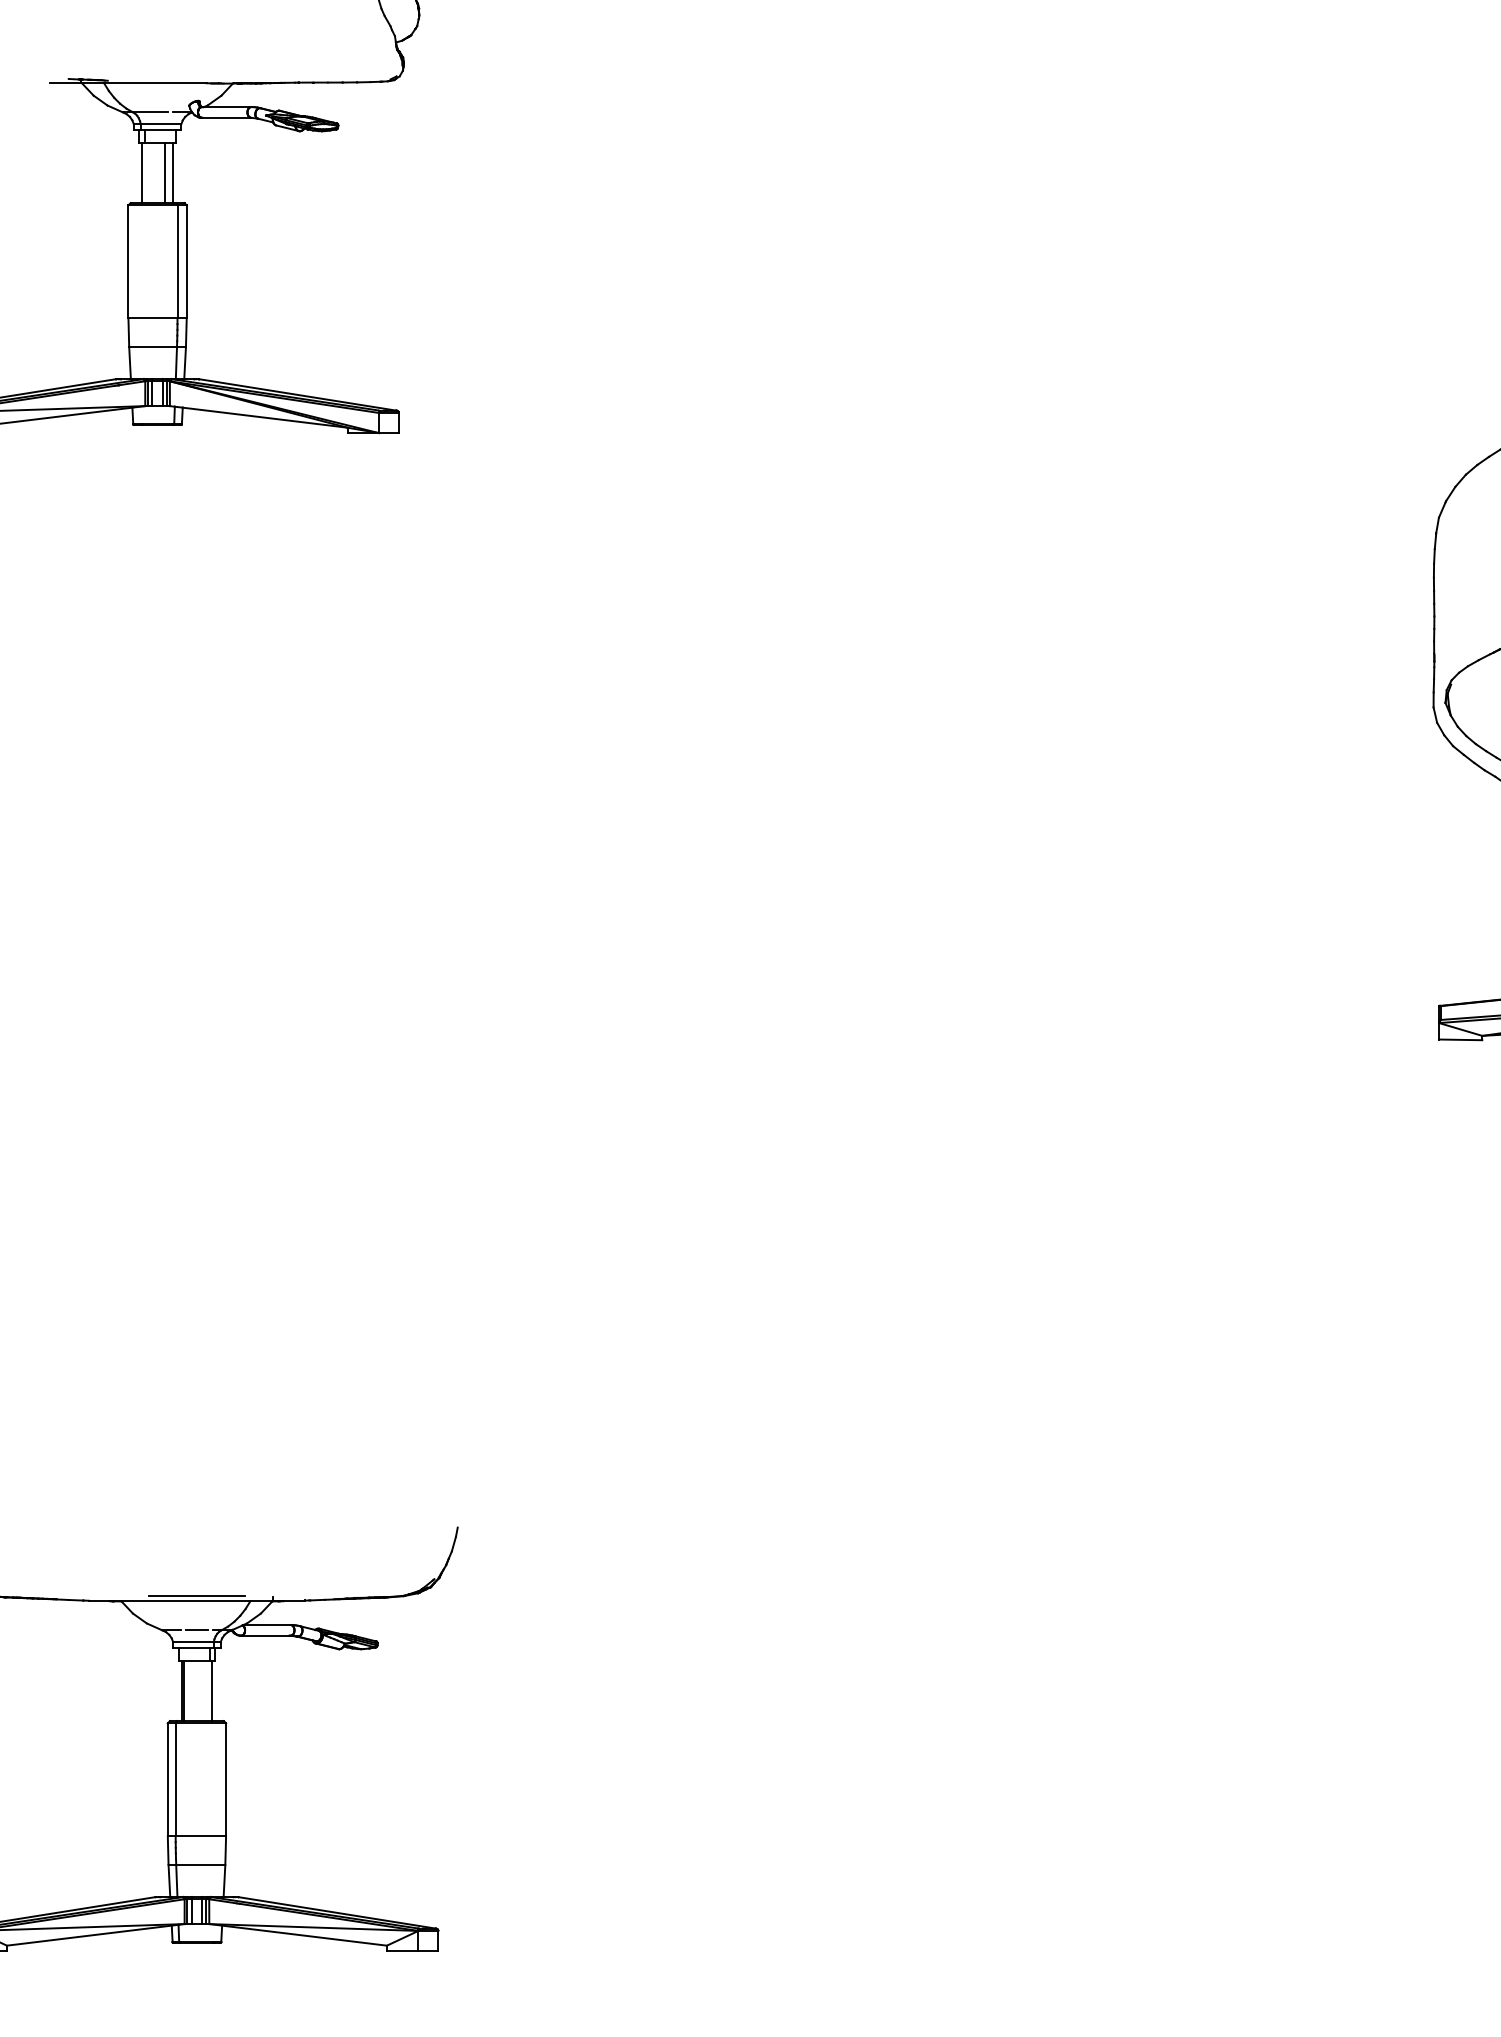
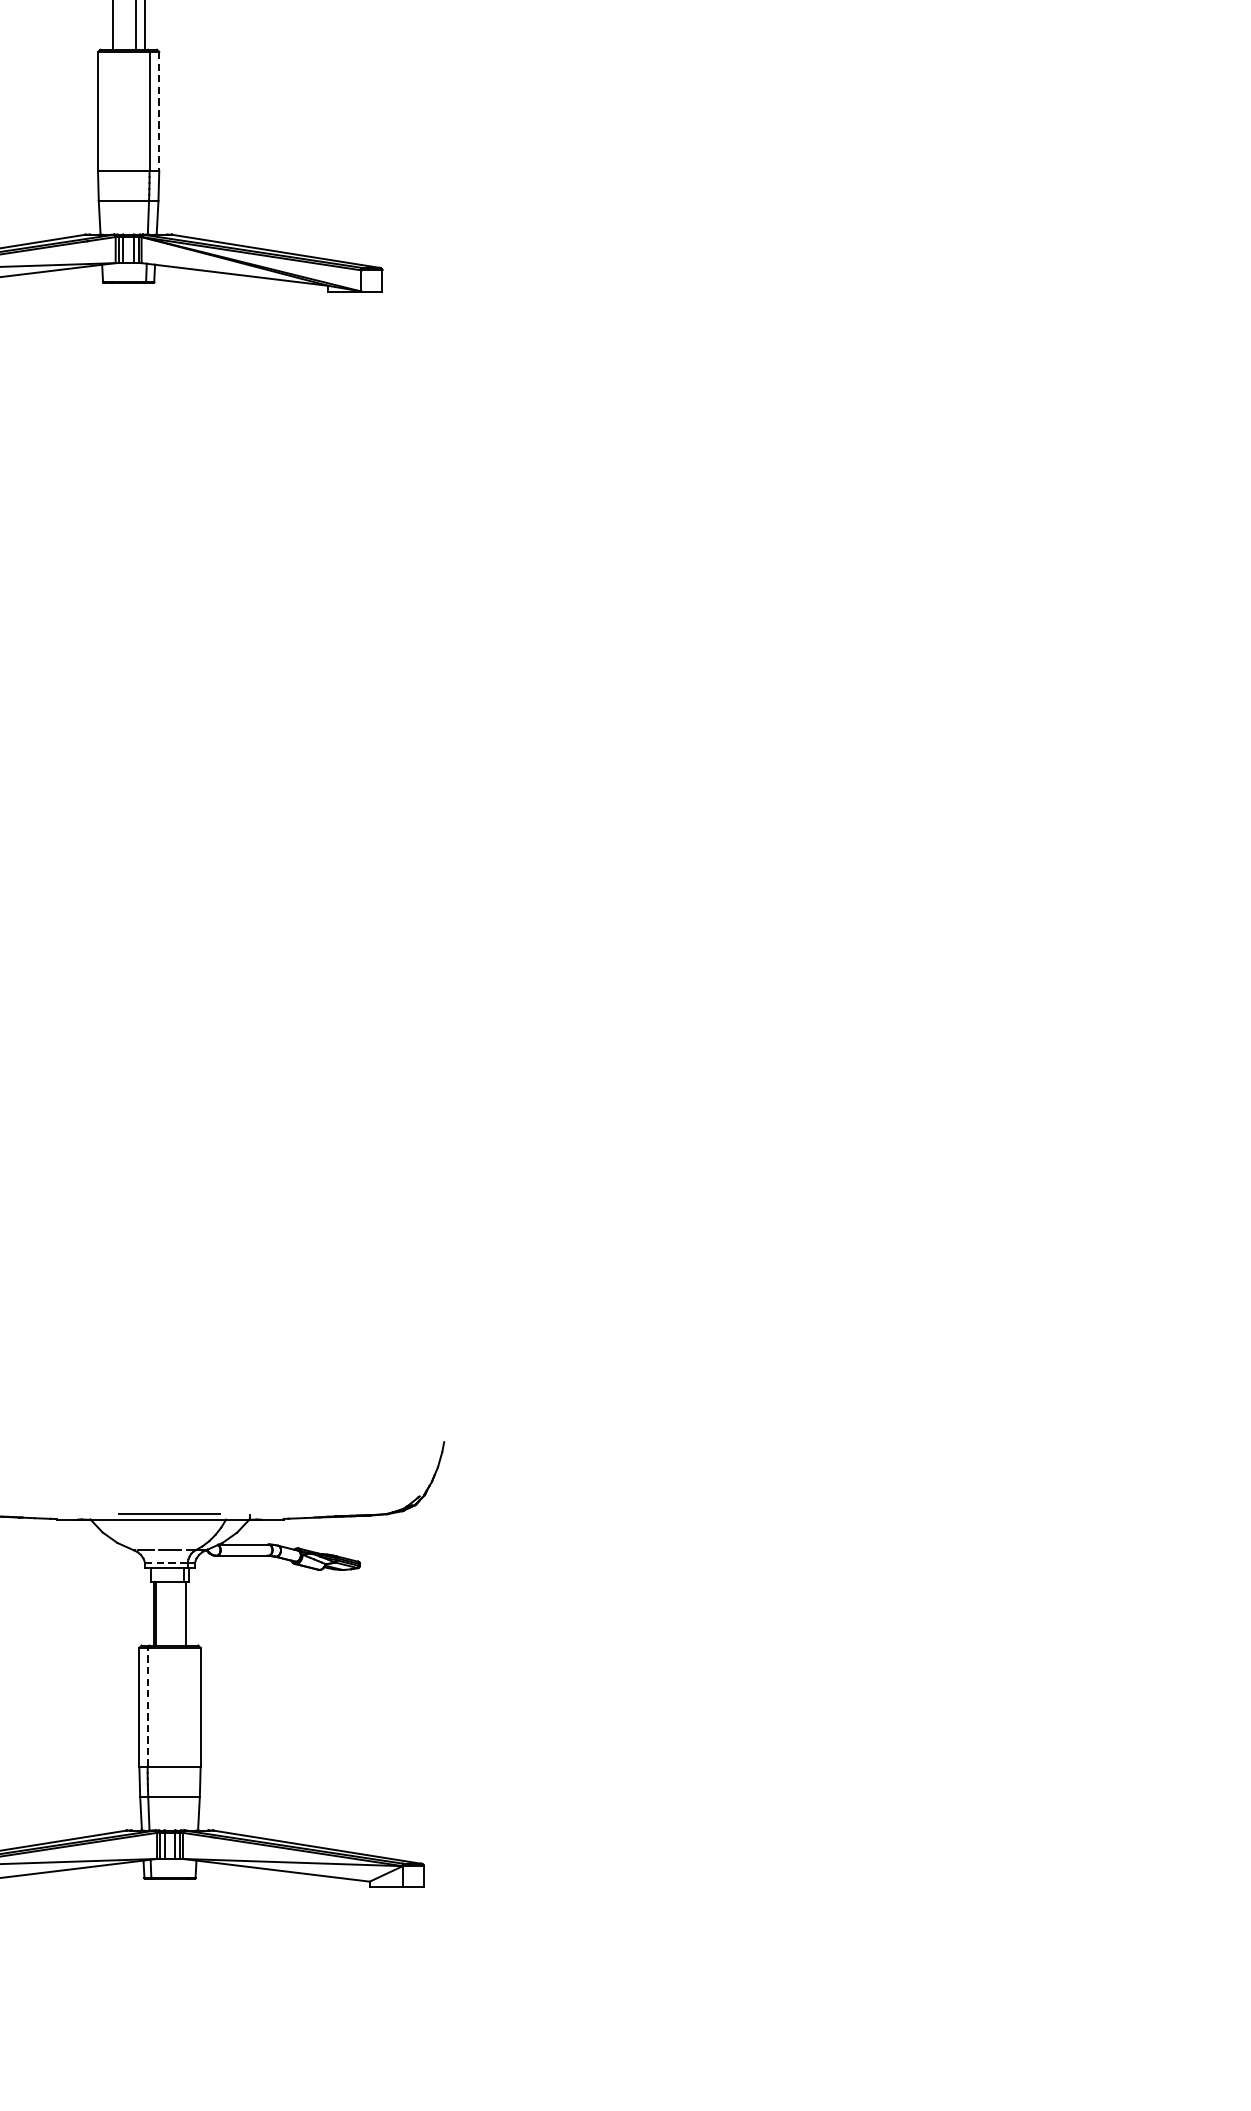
line: (186, 261) -> (159, 111), solid -> dashed
line: (193, 1642) -> (166, 1562), solid -> dashed
line: (175, 1779) -> (147, 1706), solid -> dashed

